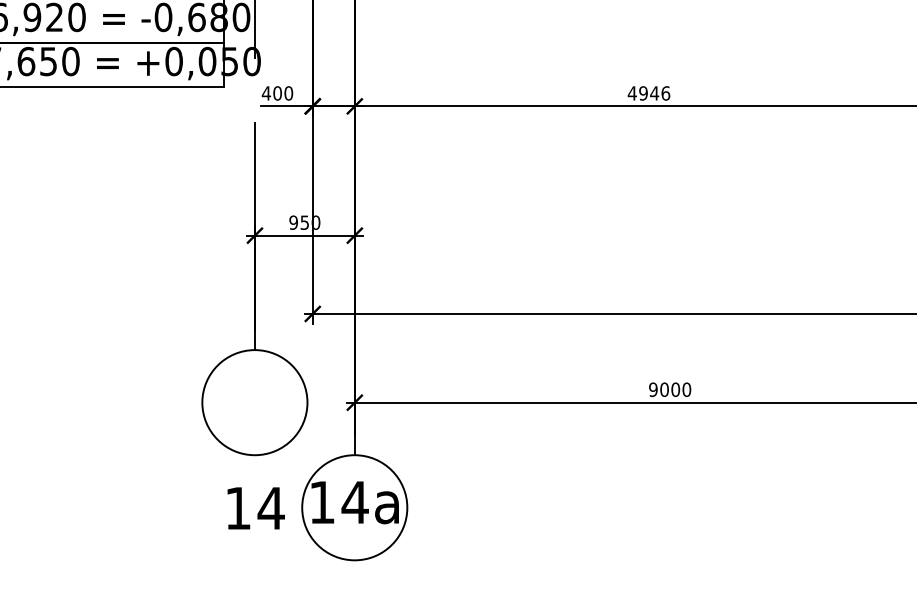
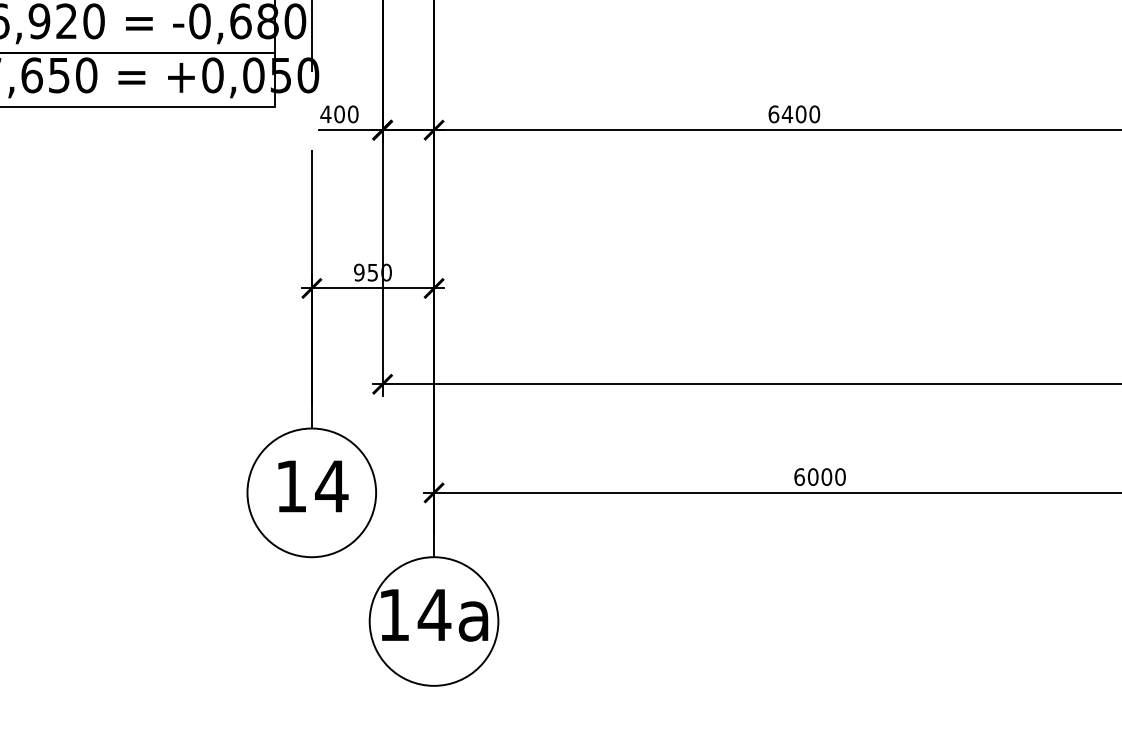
text: (648, 93) -> (793, 114), 4946 -> 6400
text: (653, 389) -> (799, 476), 9000 -> 6000
text: (255, 508) -> (312, 486), moved

